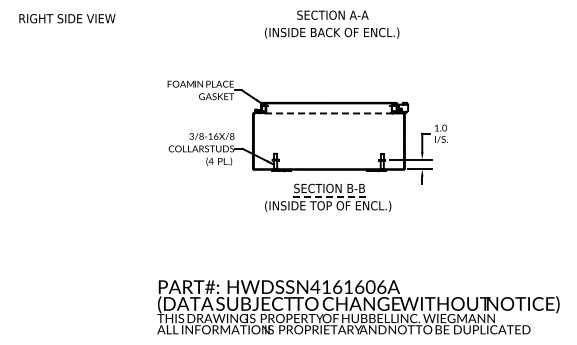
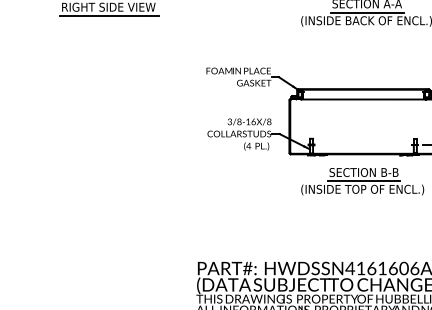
line: (332, 24) -> (366, 12), added
line: (68, 27) -> (109, 15), added
line: (328, 113) -> (363, 99), dashed -> solid
line: (329, 197) -> (363, 181), dashed -> solid

